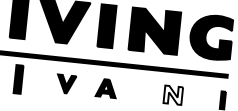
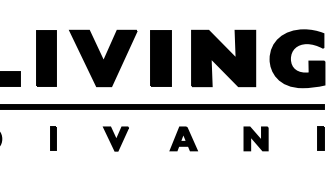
part: (18, 78) -> (53, 138), size x0.62
part: (106, 88) -> (183, 138), moved
fill: (172, 94) -> (255, 138), added

